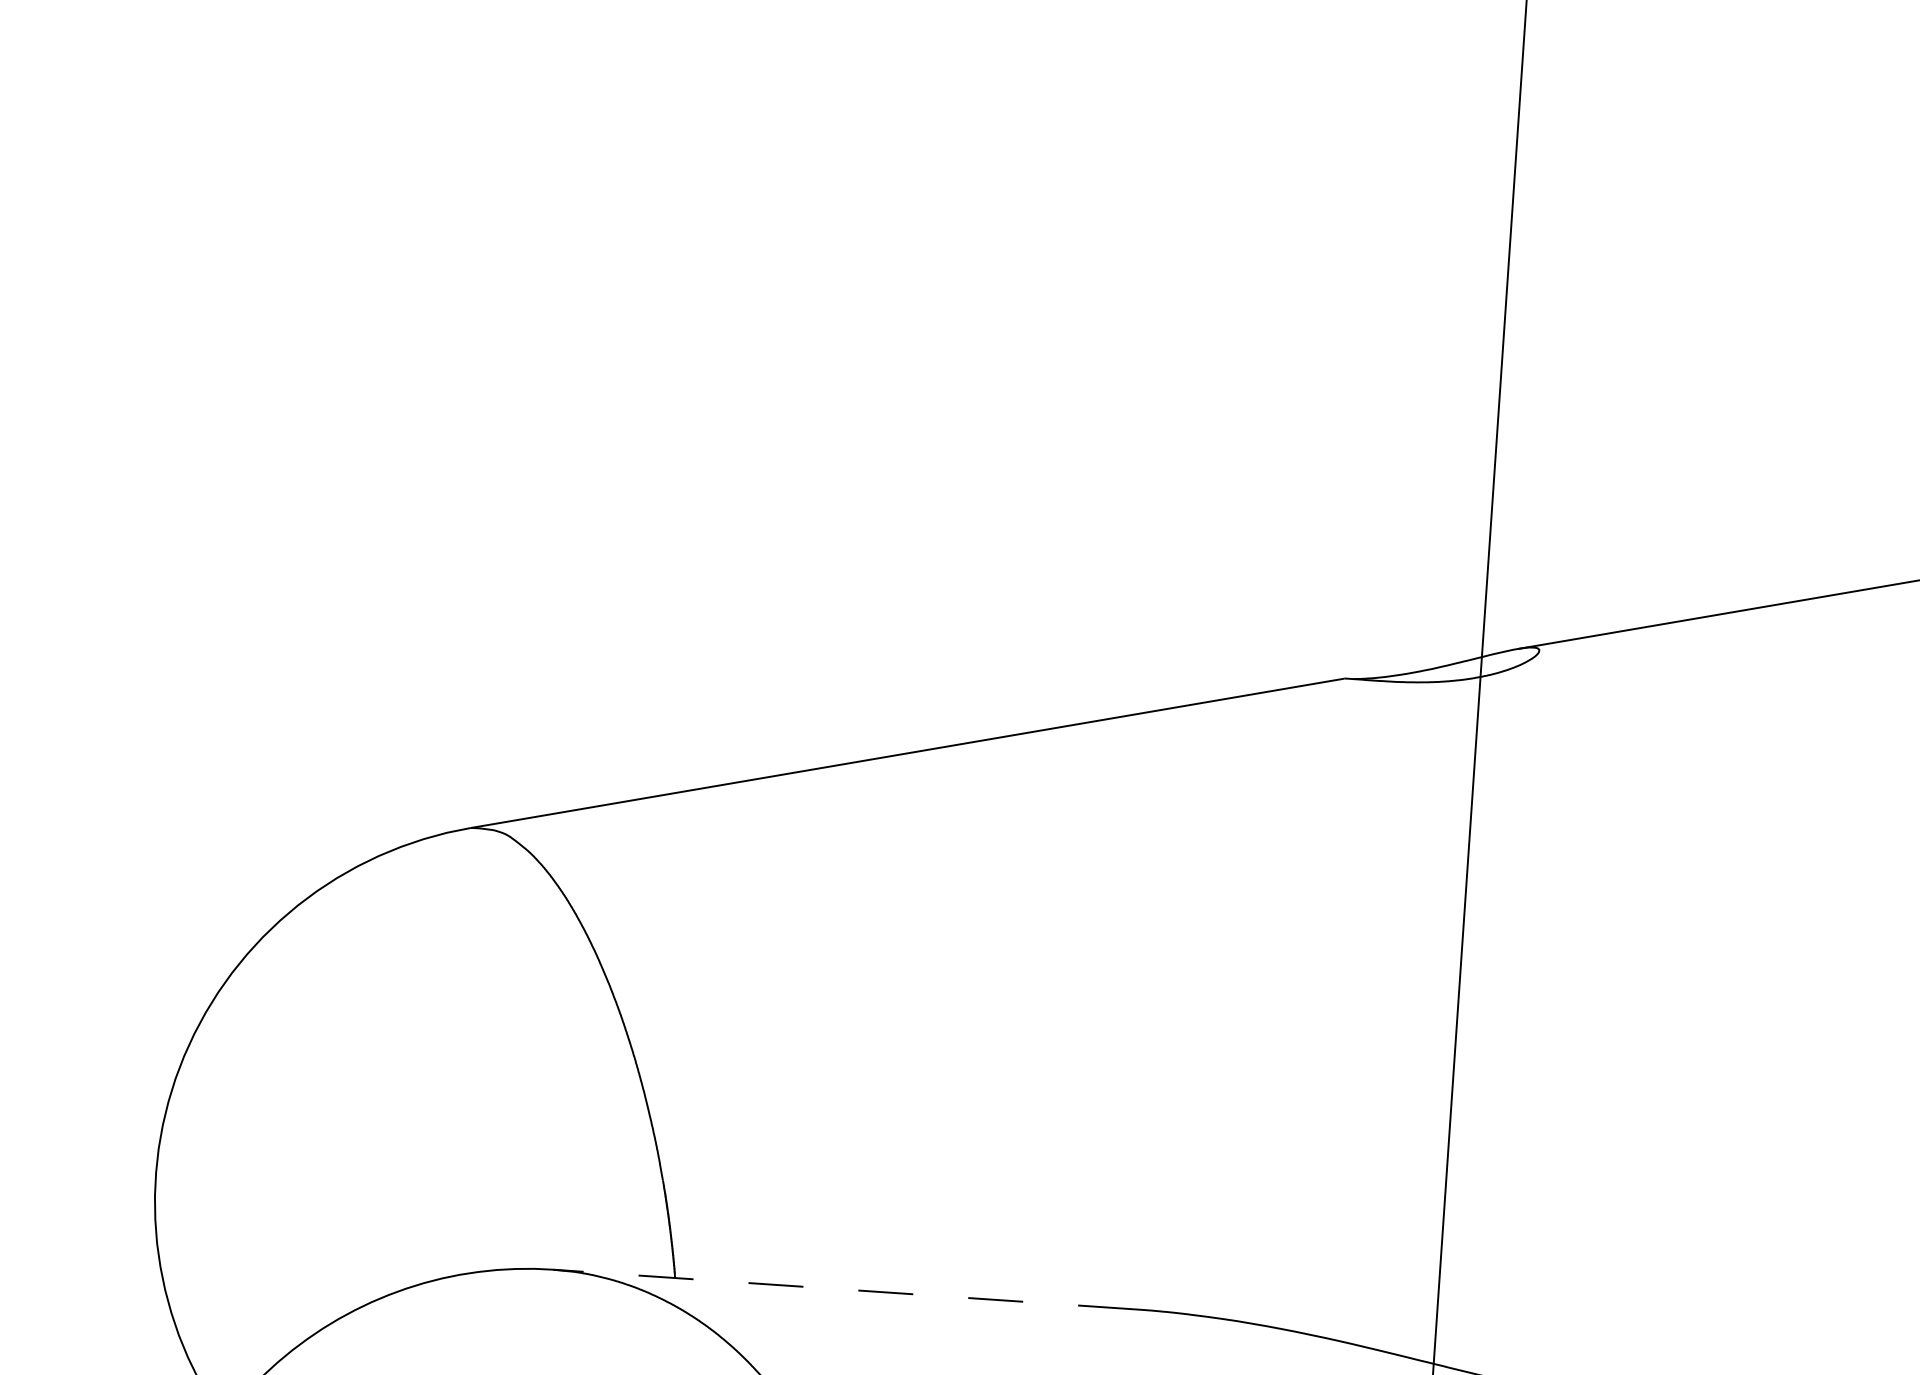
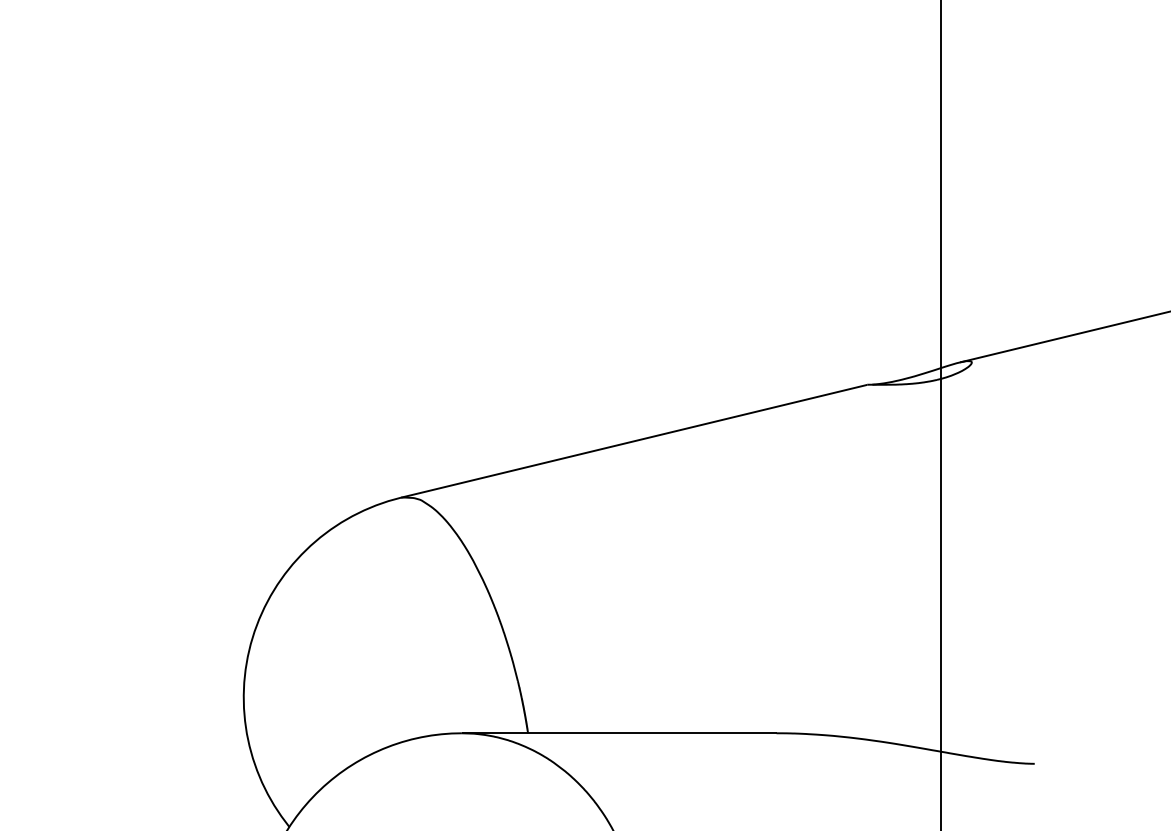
line: (841, 1289) -> (618, 733), dashed -> solid

